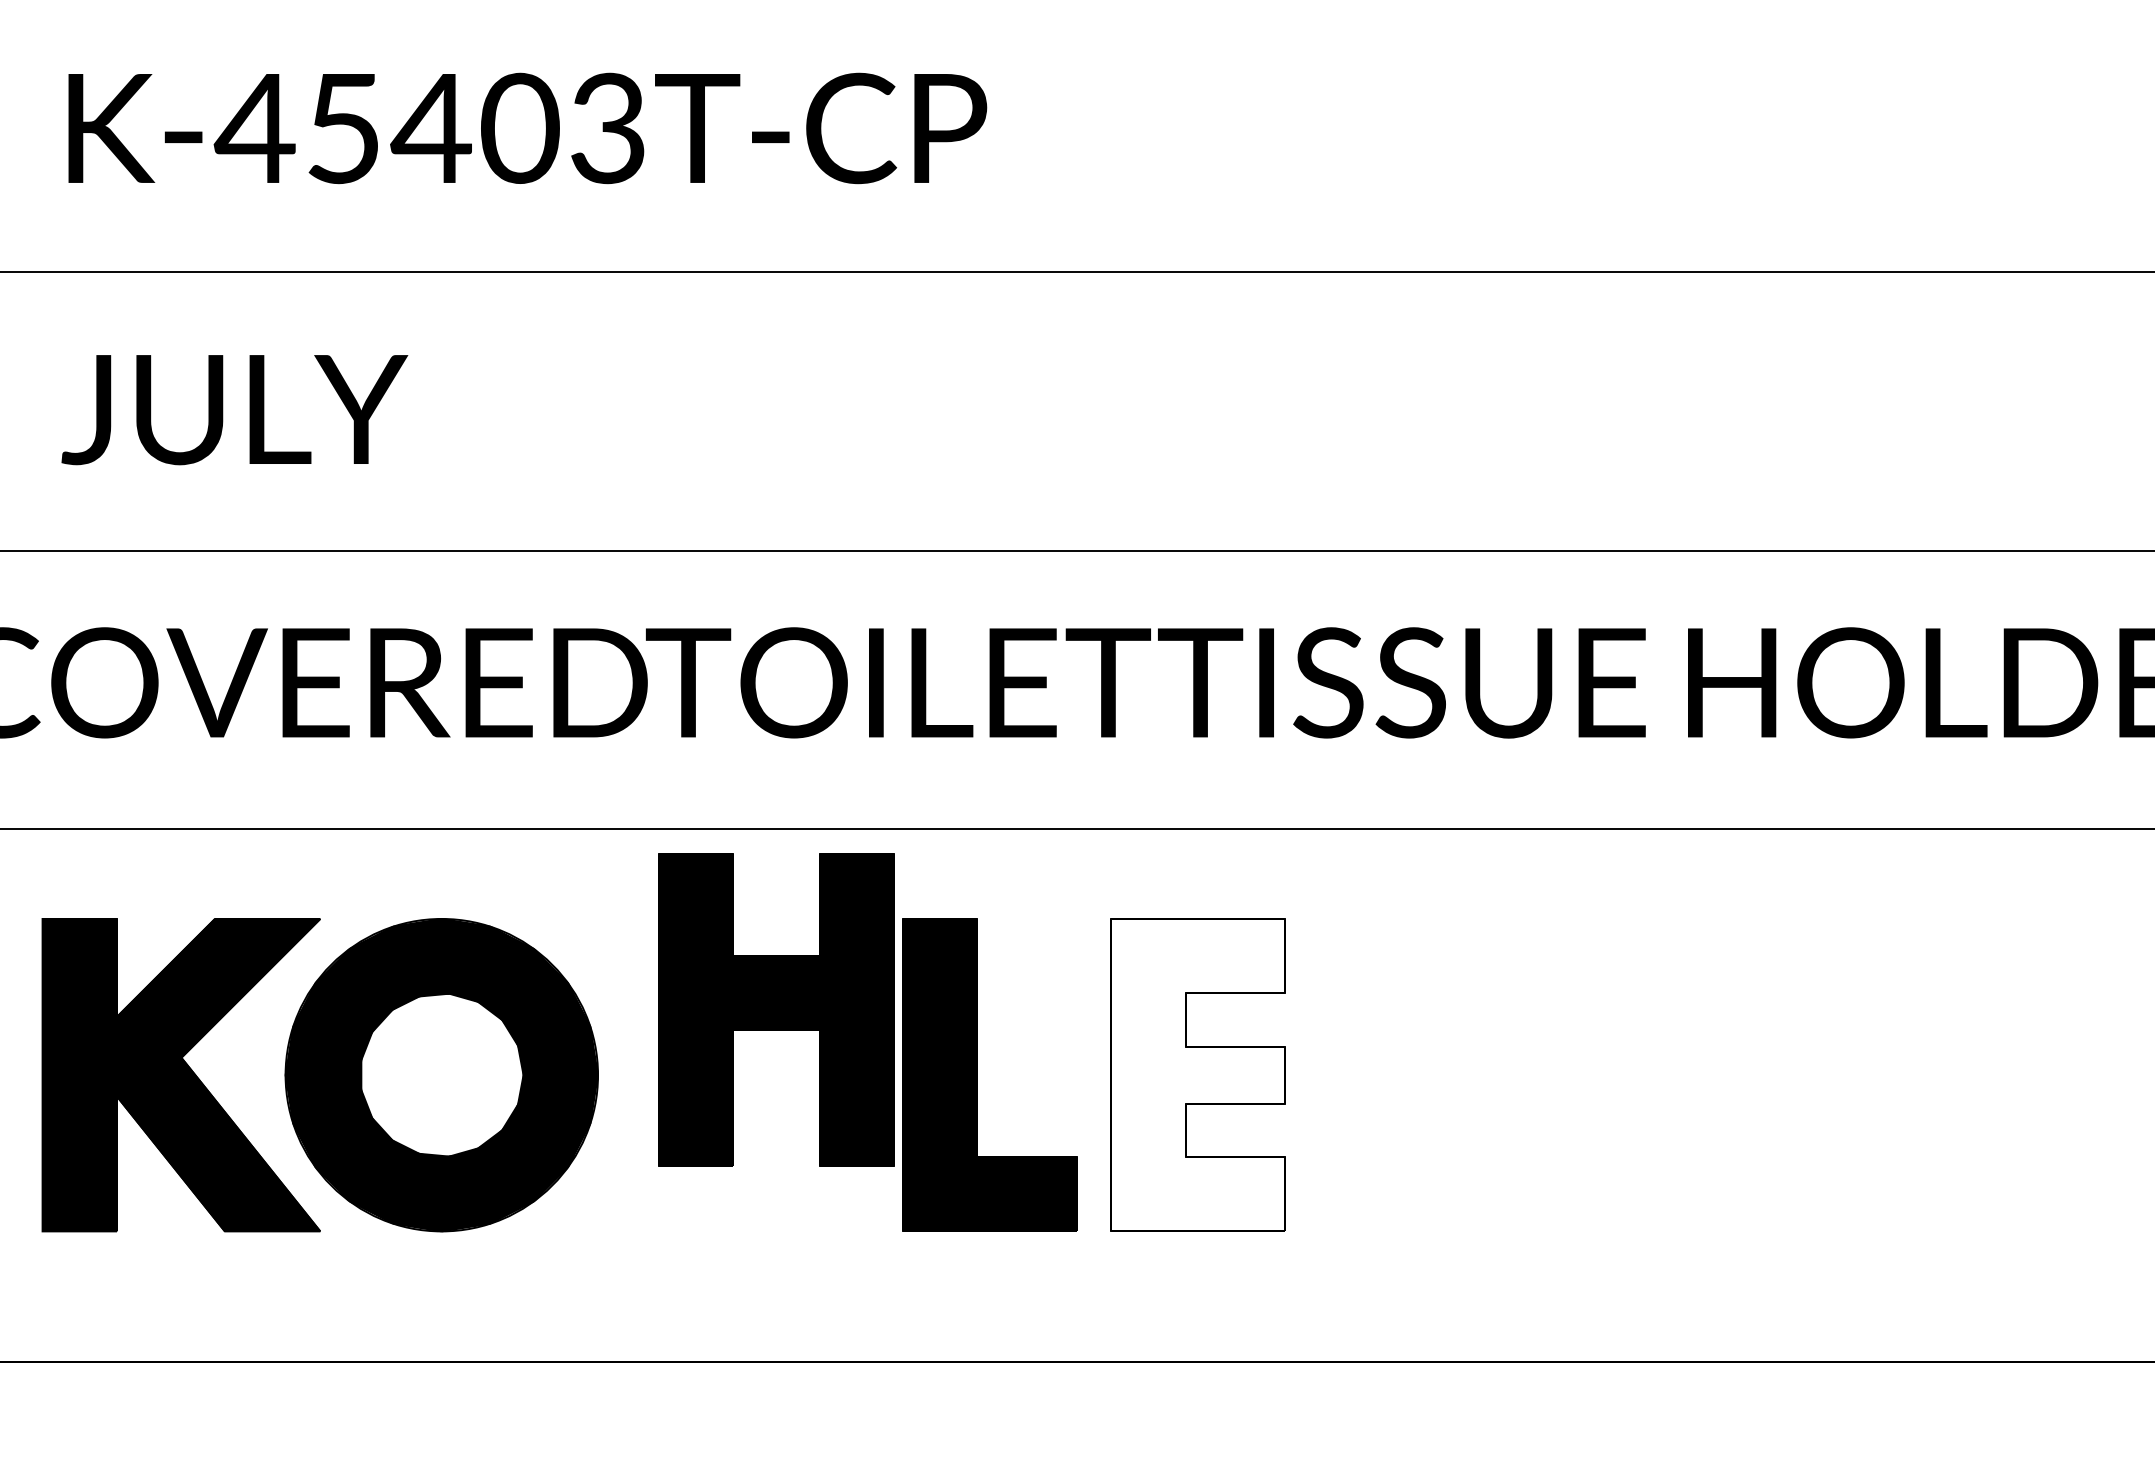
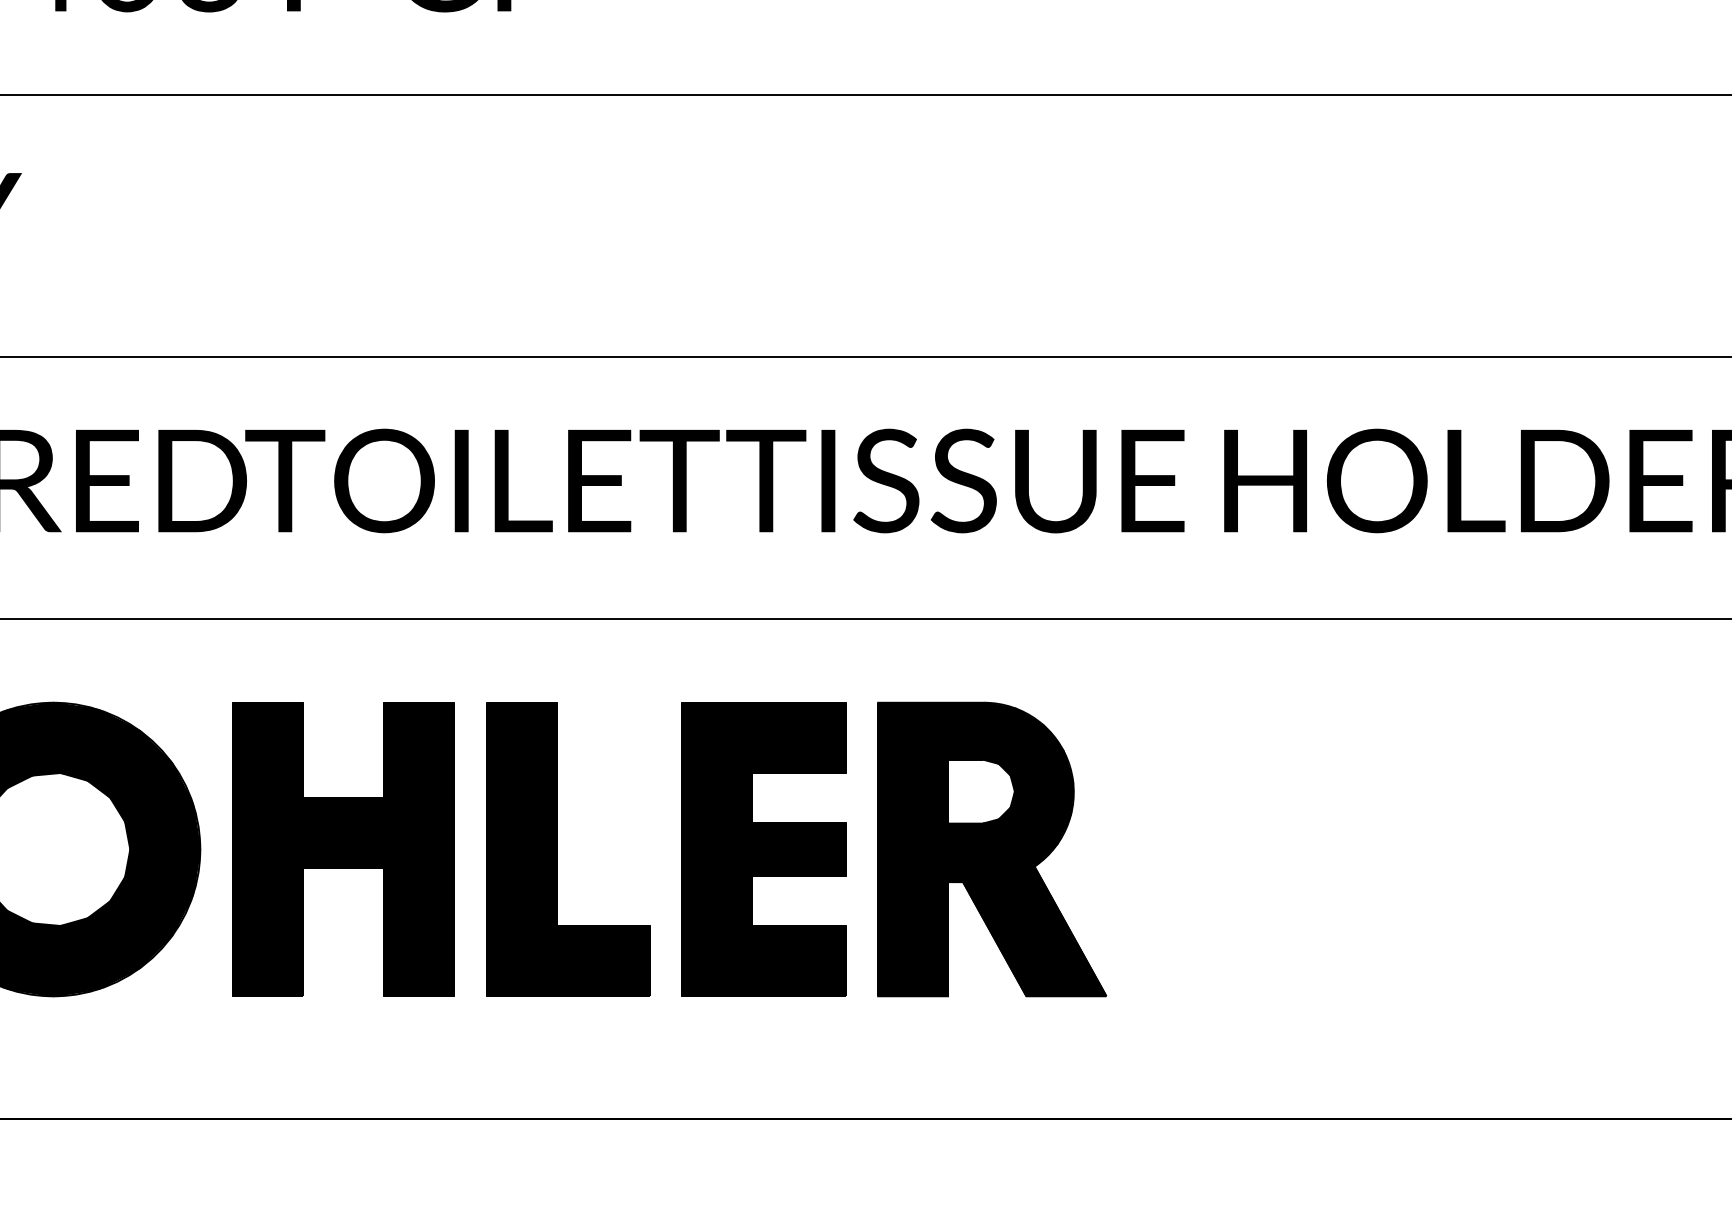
part: (776, 1009) -> (343, 848), moved
fill: (1197, 1074) -> (763, 848), added
part: (1440, 1075) -> (991, 849), added

